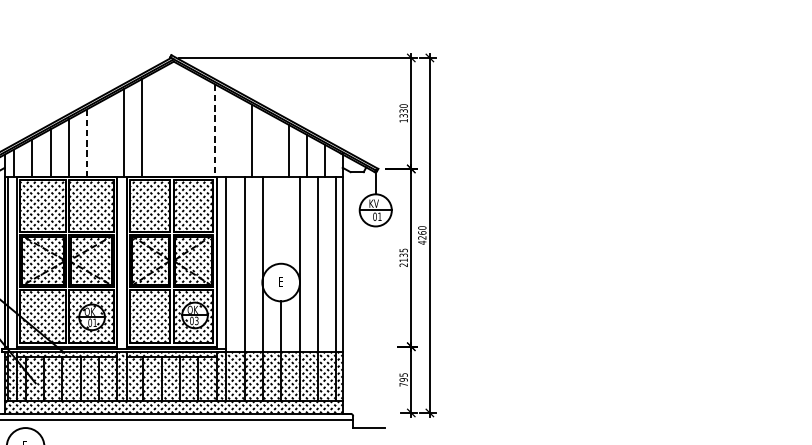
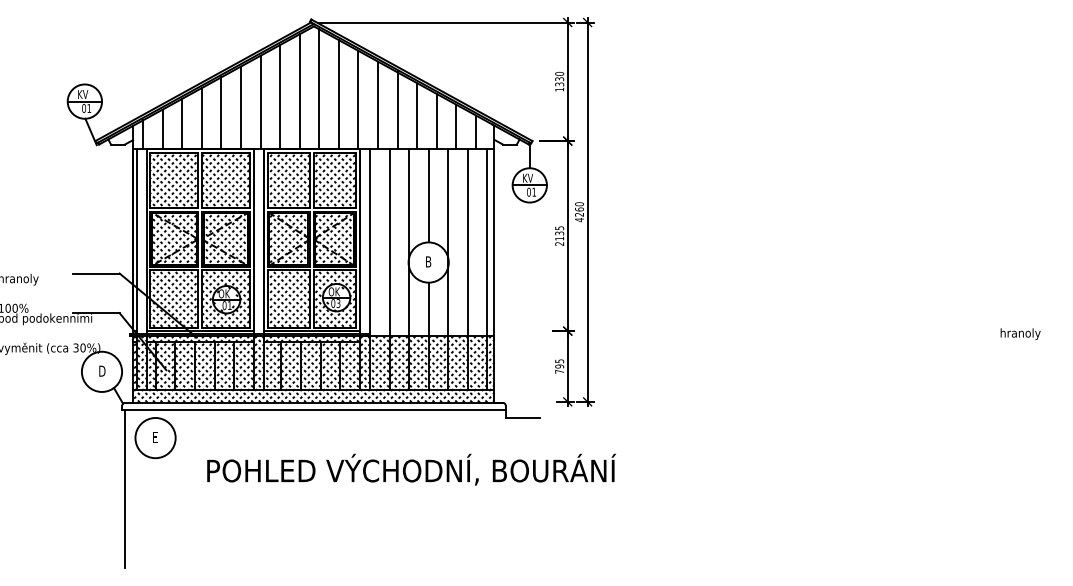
line: (178, 120) -> (319, 89), added
line: (160, 122) -> (299, 91), added
line: (196, 125) -> (338, 94), added
line: (215, 130) -> (358, 100), dashed -> solid
line: (234, 135) -> (378, 105), added
line: (105, 137) -> (240, 107), added
line: (87, 143) -> (221, 113), dashed -> solid
line: (270, 145) -> (417, 116), added
line: (280, 219) -> (428, 195), added
text: (280, 281) -> (428, 261), E -> B

